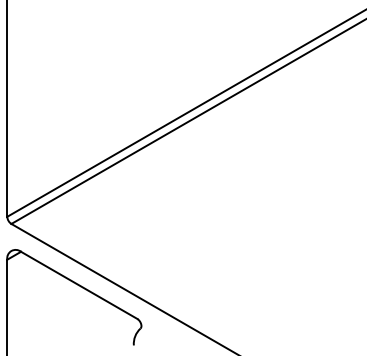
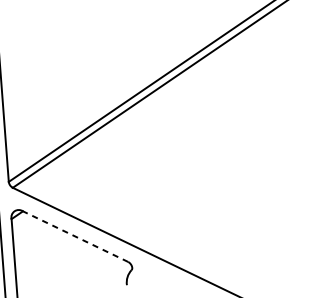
line: (78, 285) -> (75, 236), solid -> dashed

